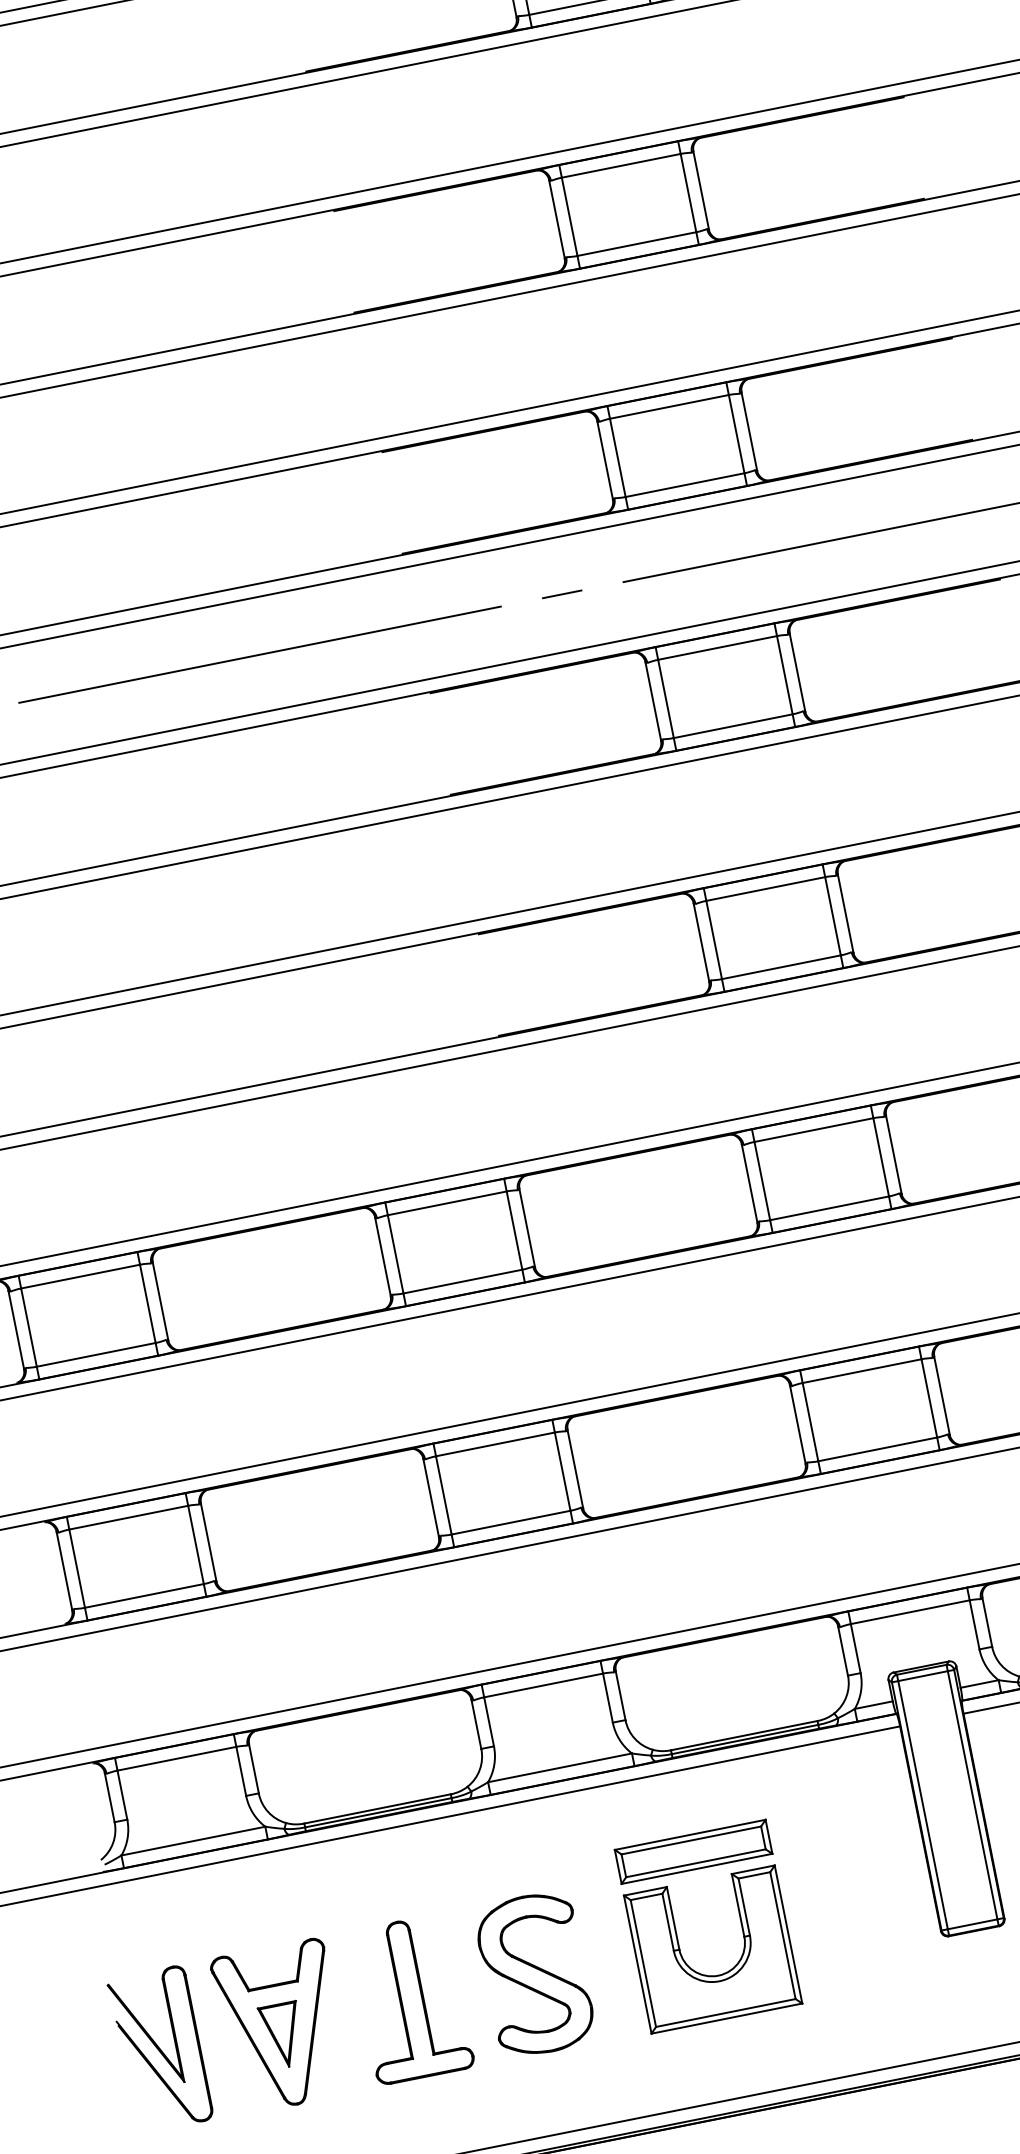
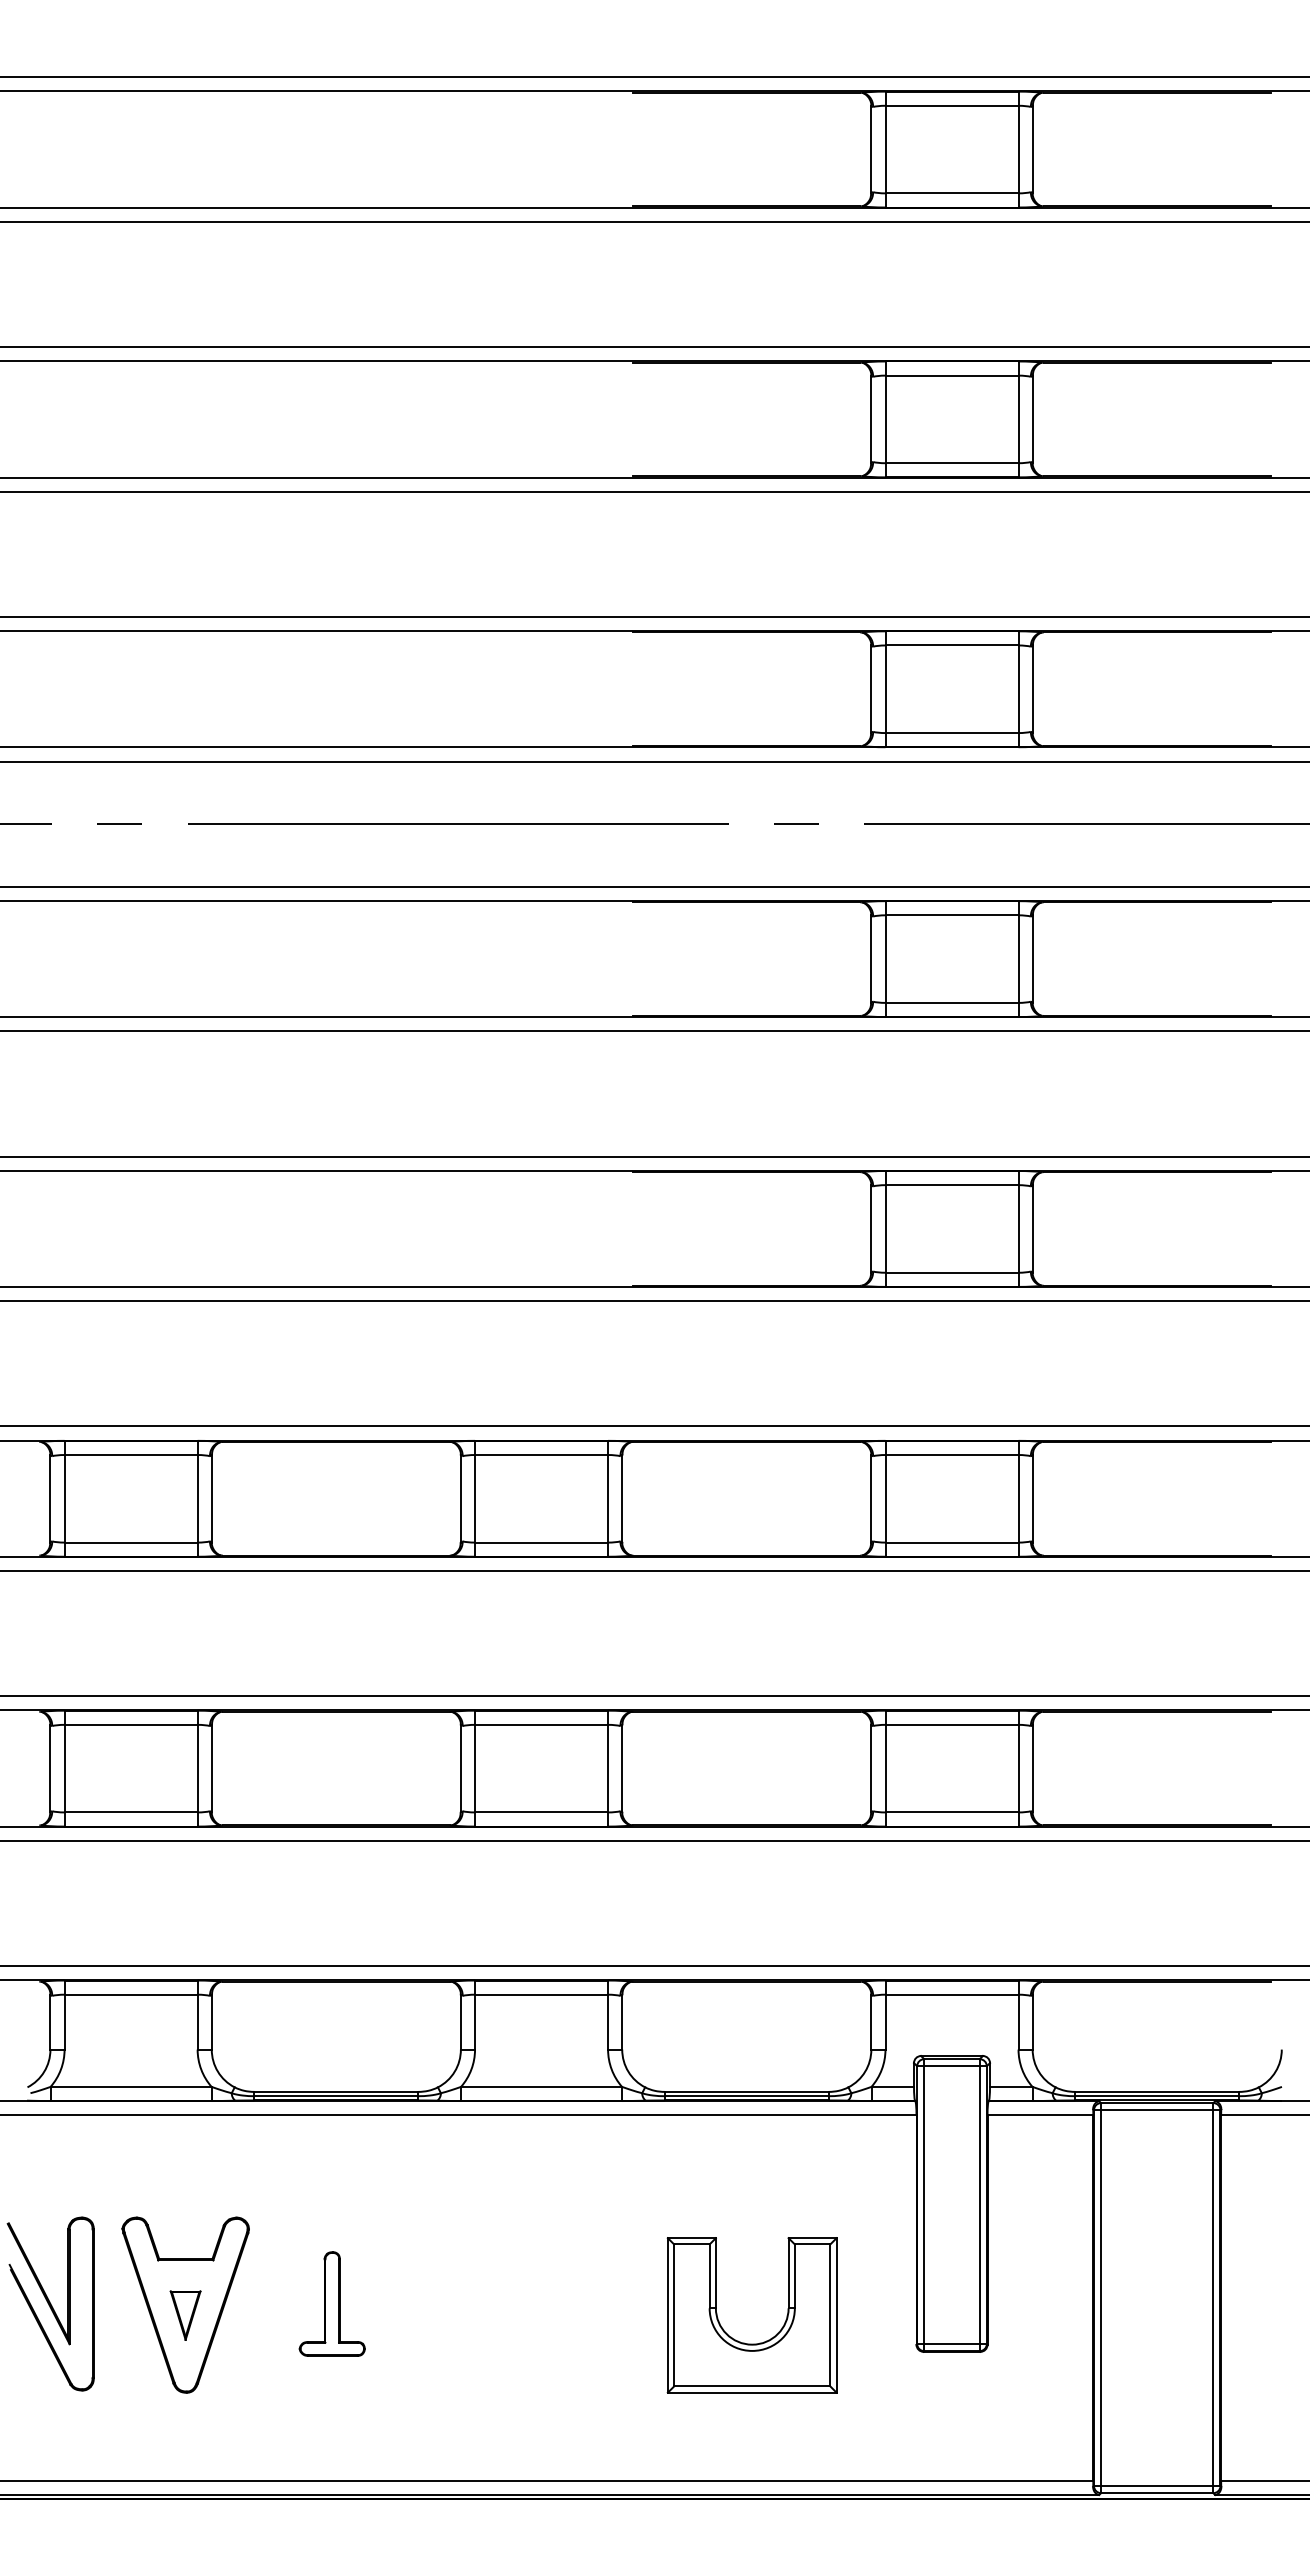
part: (693, 1852) -> (666, 2206), removed
part: (535, 1974) -> (470, 2303), removed
part: (711, 1975) -> (744, 2342), moved
part: (411, 1998) -> (332, 2303), size x0.6
part: (282, 2035) -> (185, 2315), size x0.7

